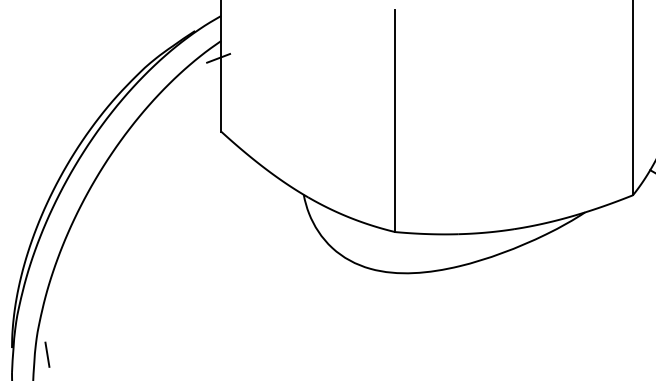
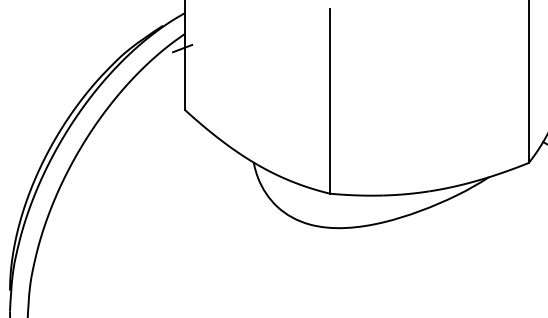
line: (47, 354) -> (39, 296), removed

